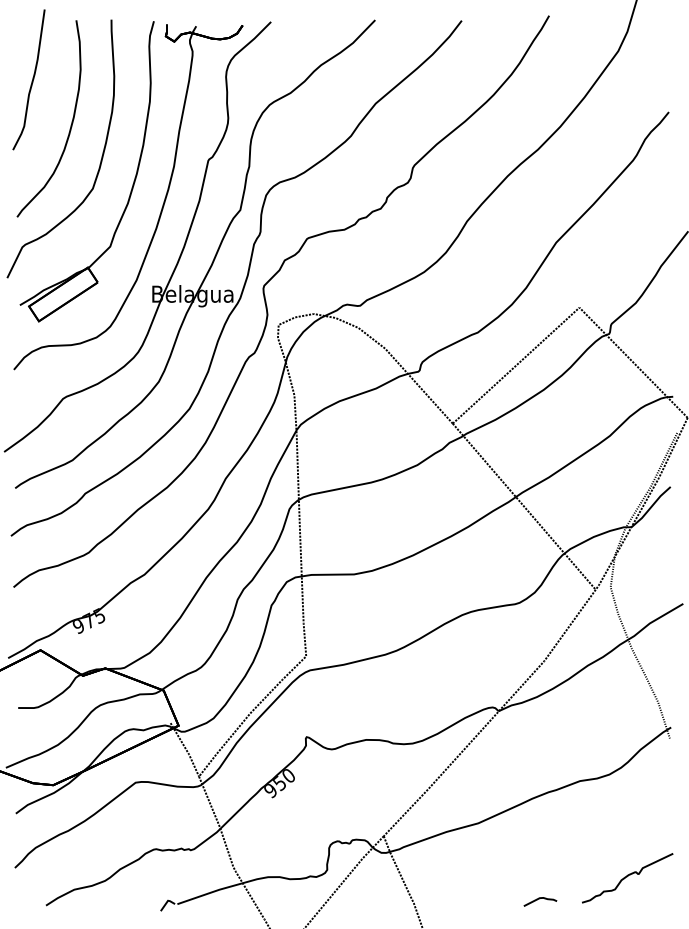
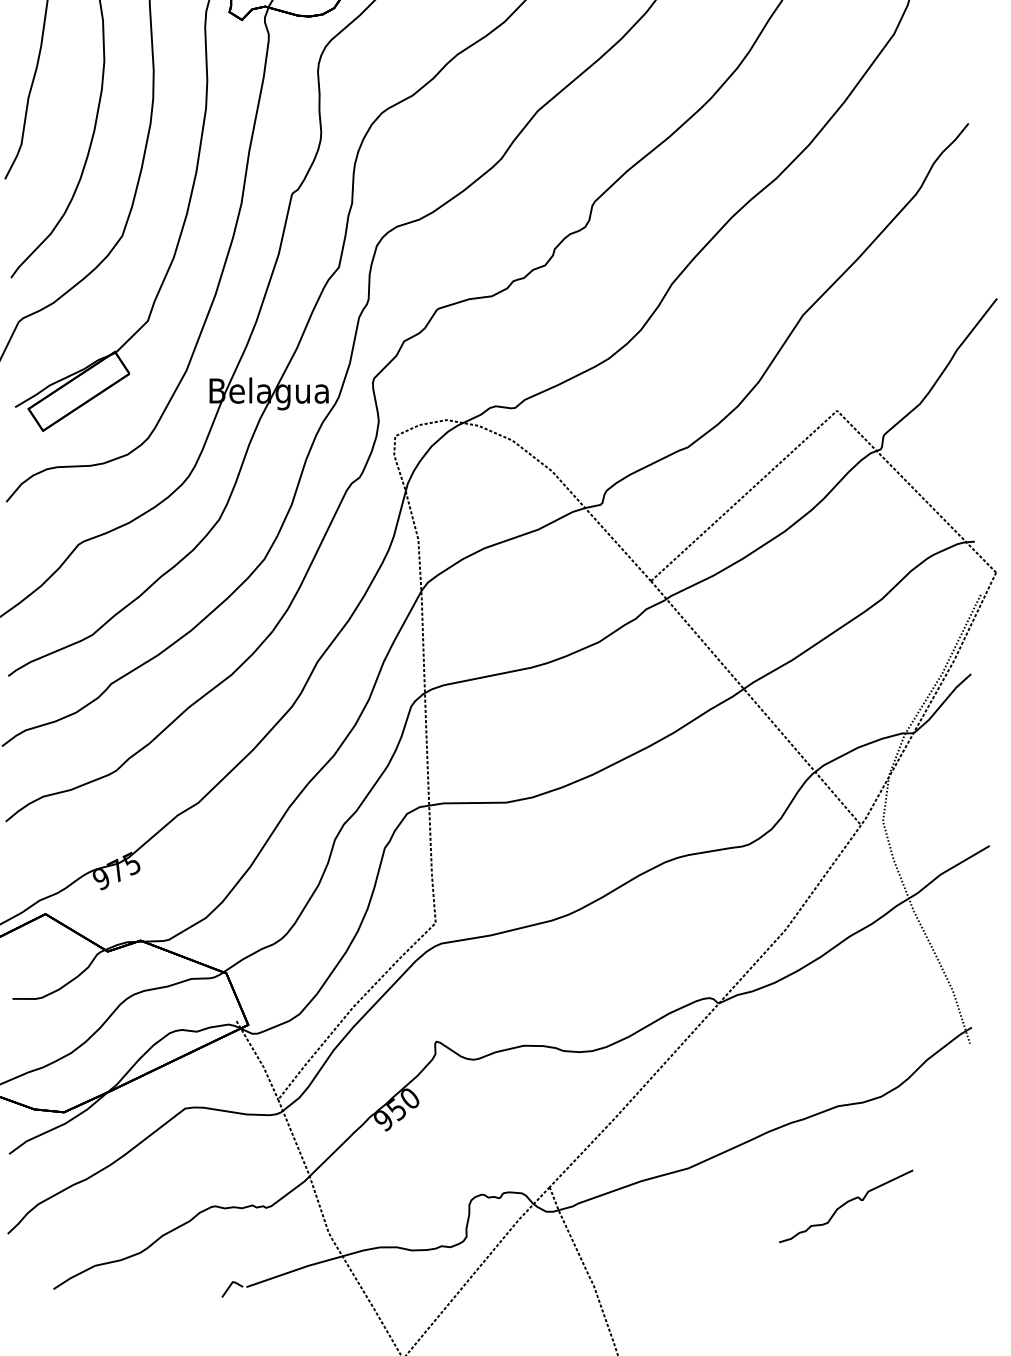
curve: (627, 877) -> (846, 1205), moved
curve: (539, 899) -> (778, 1280), removed

